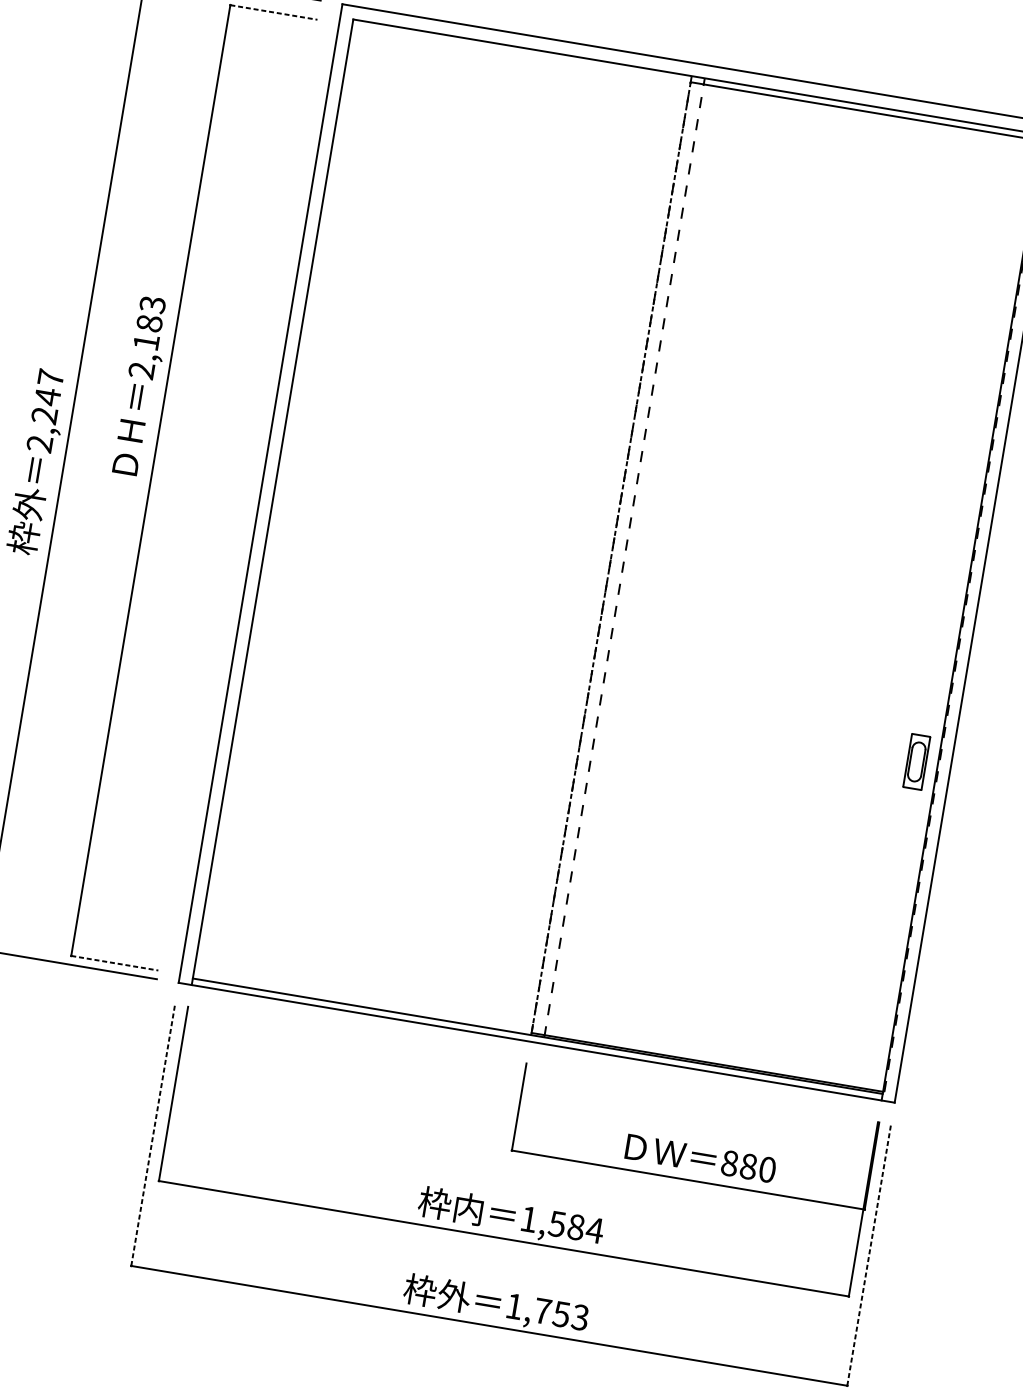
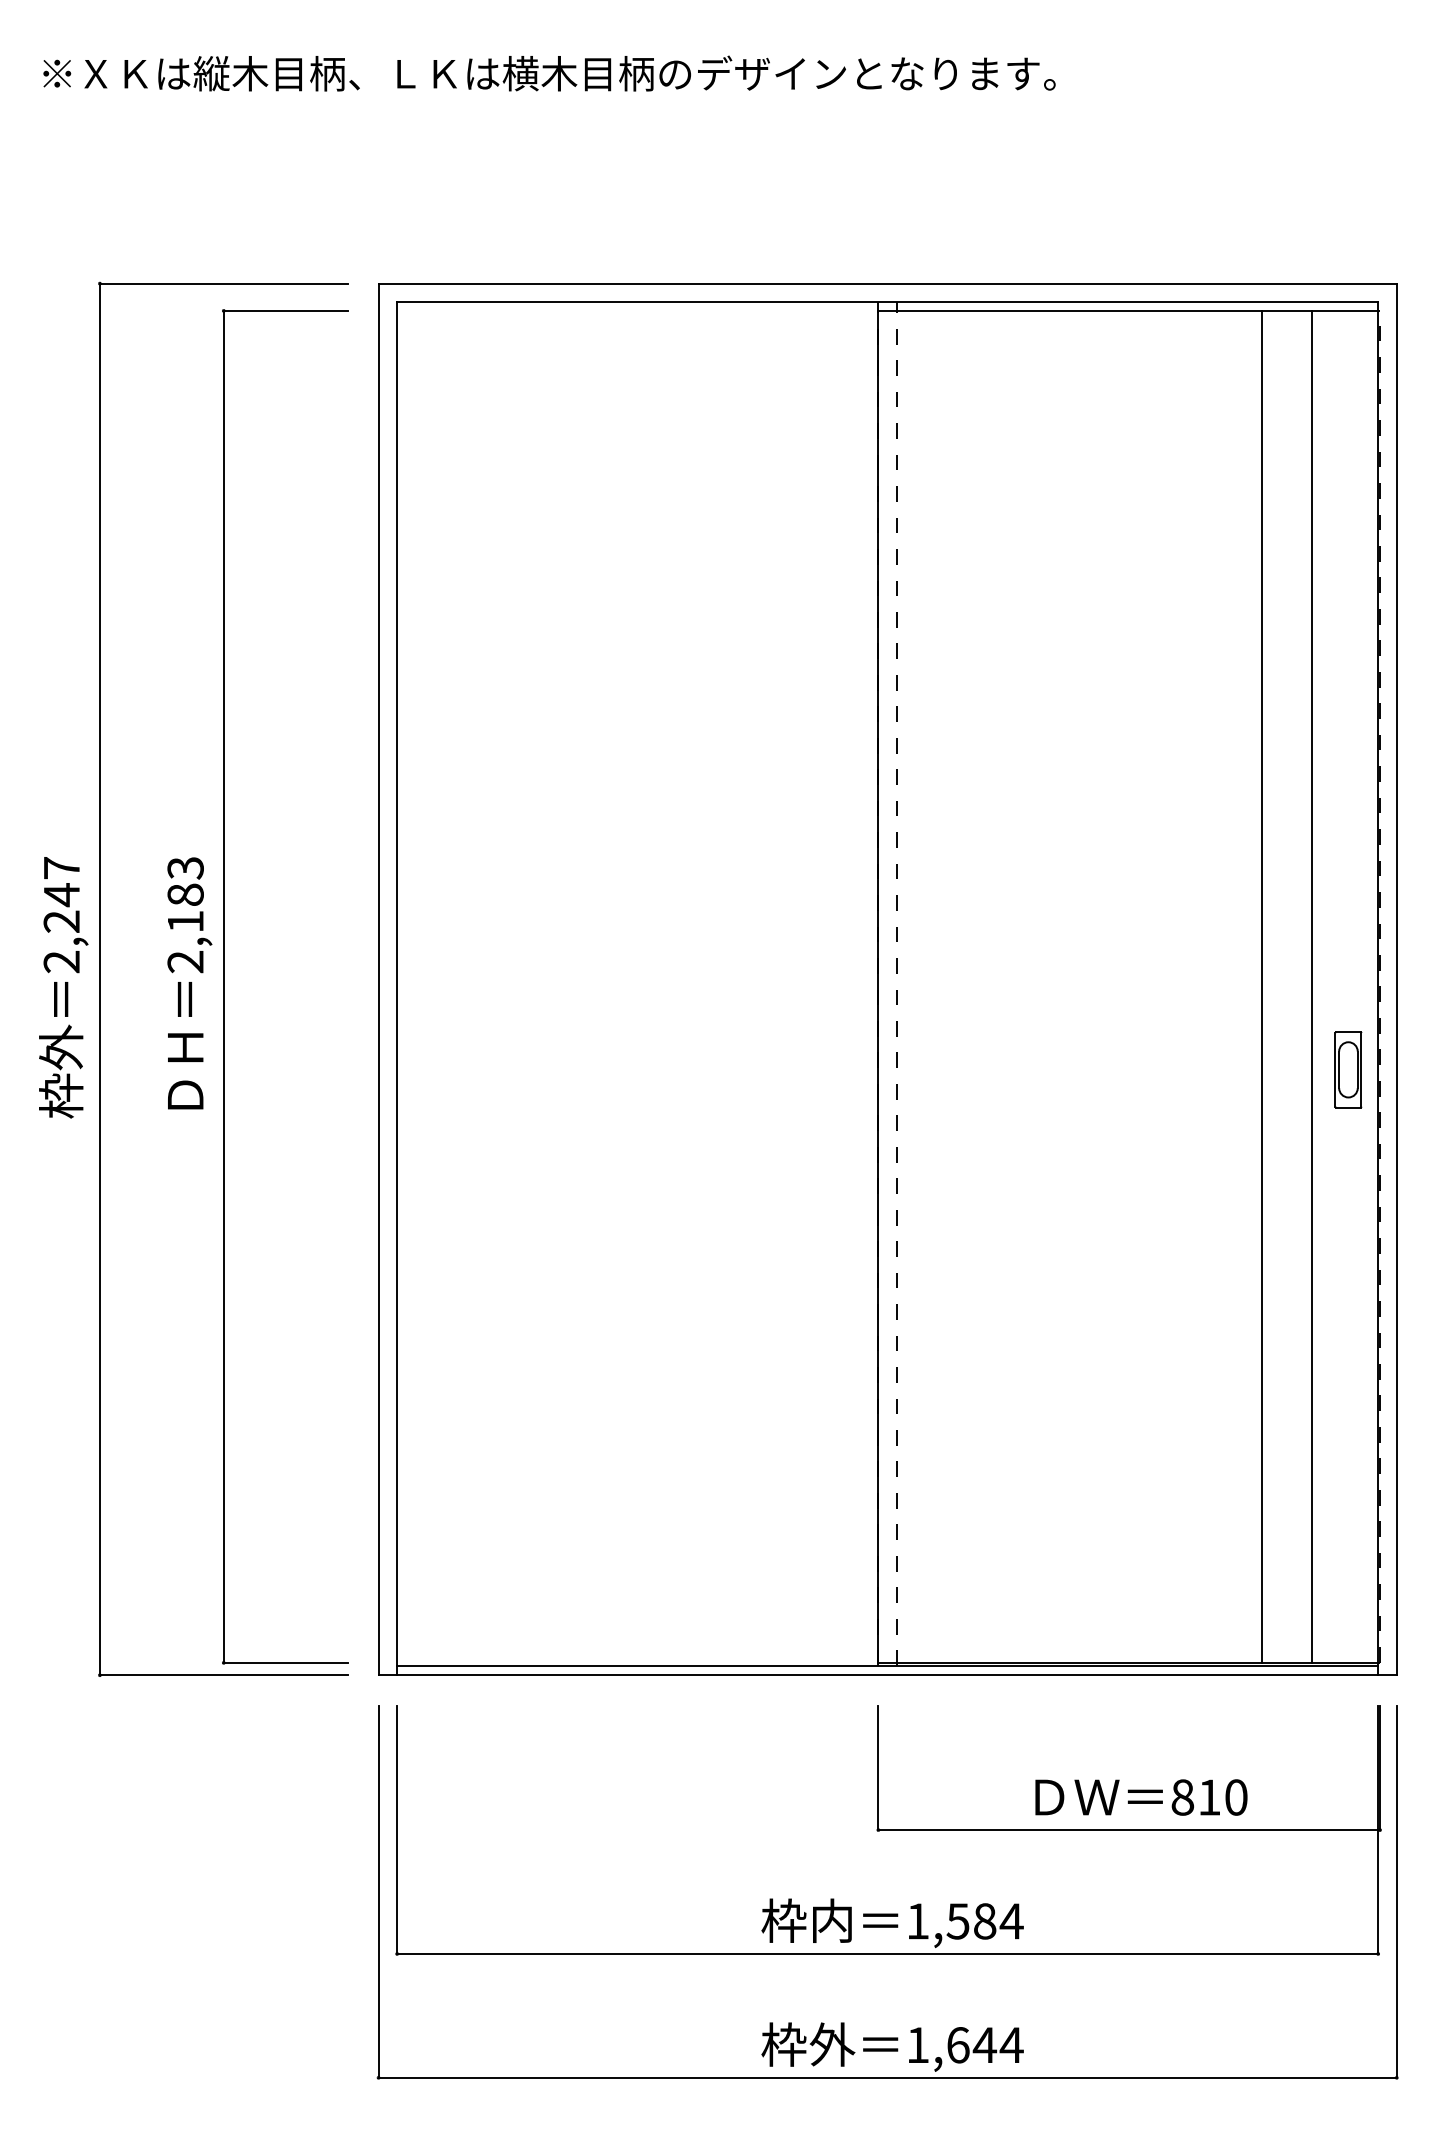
line: (273, 12) -> (285, 310), dashed -> solid
text: (141, 386) -> (189, 983), moved
line: (611, 557) -> (878, 986), dashed -> solid
line: (881, 602) -> (1262, 986), added
line: (915, 608) -> (1311, 986), added
part: (916, 761) -> (1348, 1069), moved
line: (114, 962) -> (285, 1662), dashed -> solid
line: (153, 1135) -> (378, 1892), dashed -> solid
text: (748, 1166) -> (1209, 1797), 880 -> 810
line: (868, 1255) -> (1396, 1892), dashed -> solid
text: (561, 1314) -> (985, 2045), 1,753 -> 1,644

